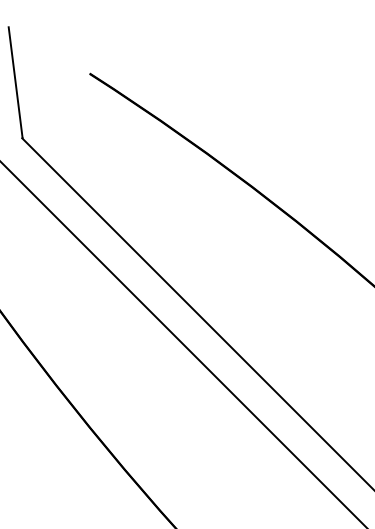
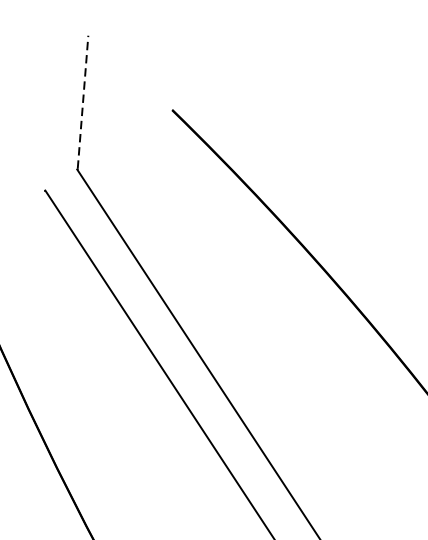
line: (15, 82) -> (82, 102), solid -> dashed

